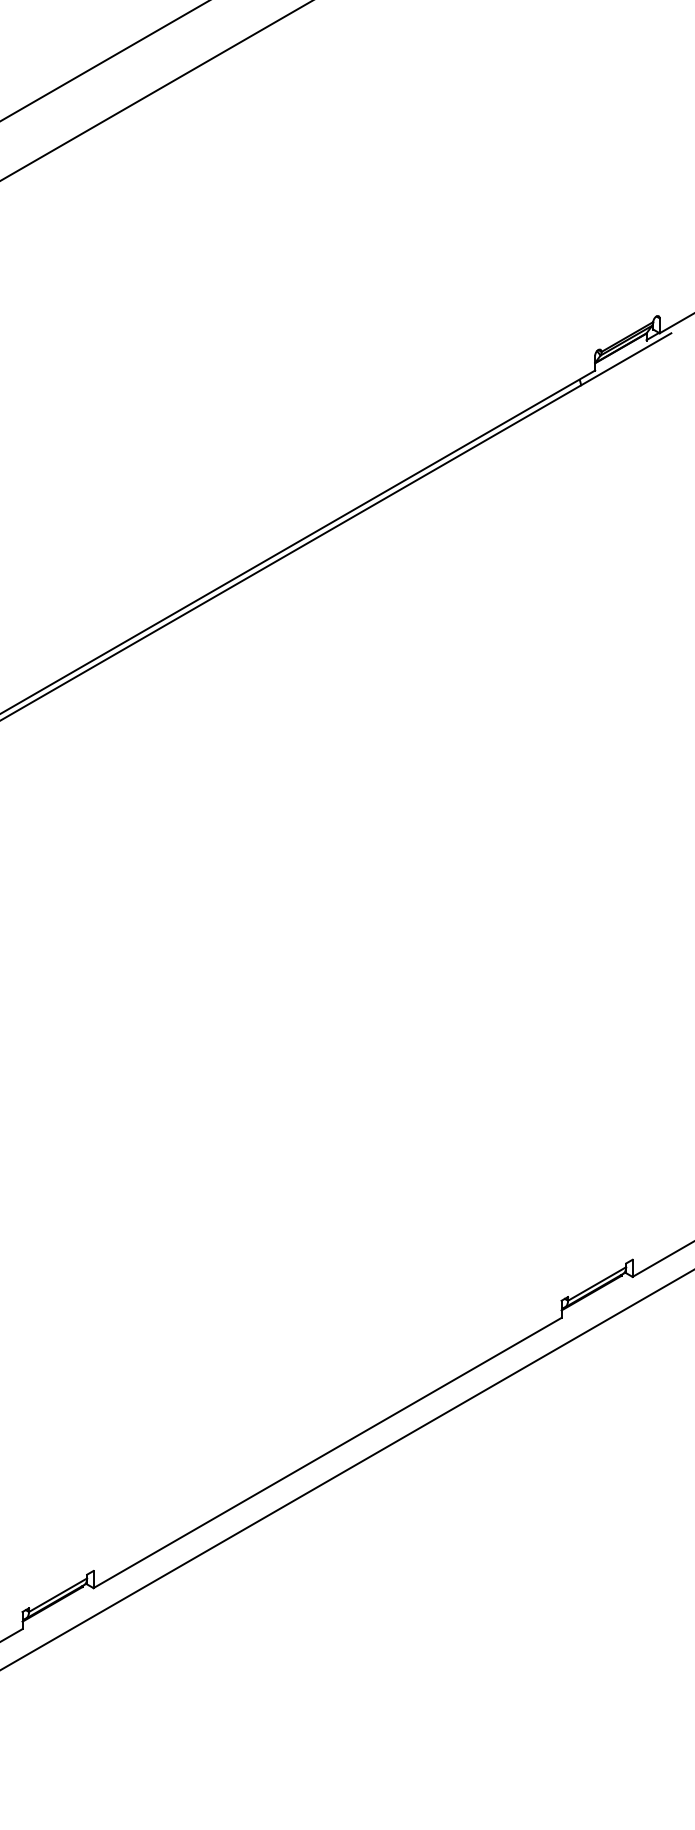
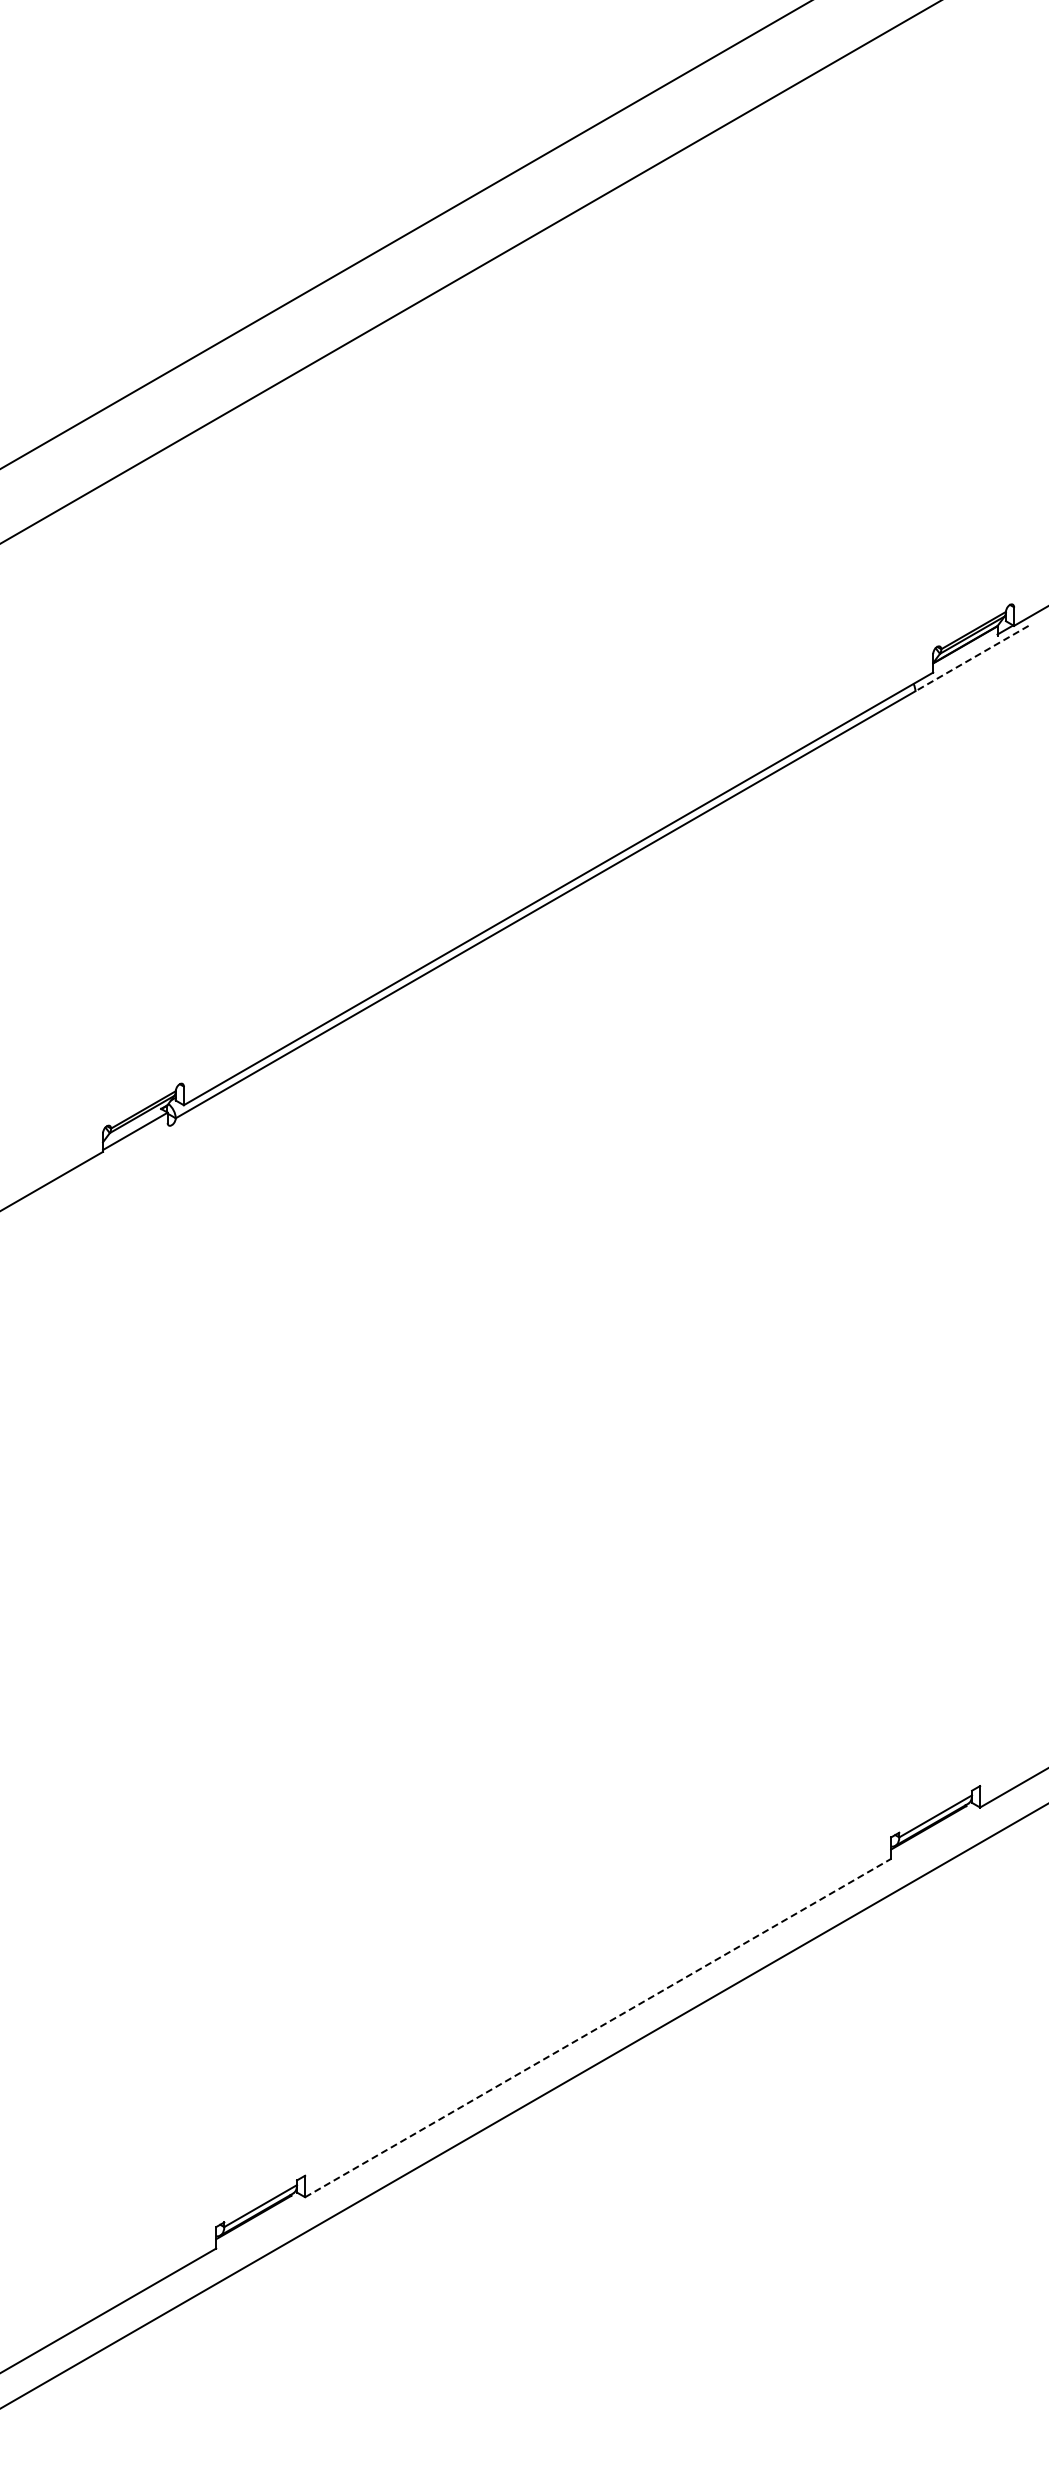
line: (625, 359) -> (971, 658), solid -> dashed
line: (327, 1452) -> (598, 2027), solid -> dashed

